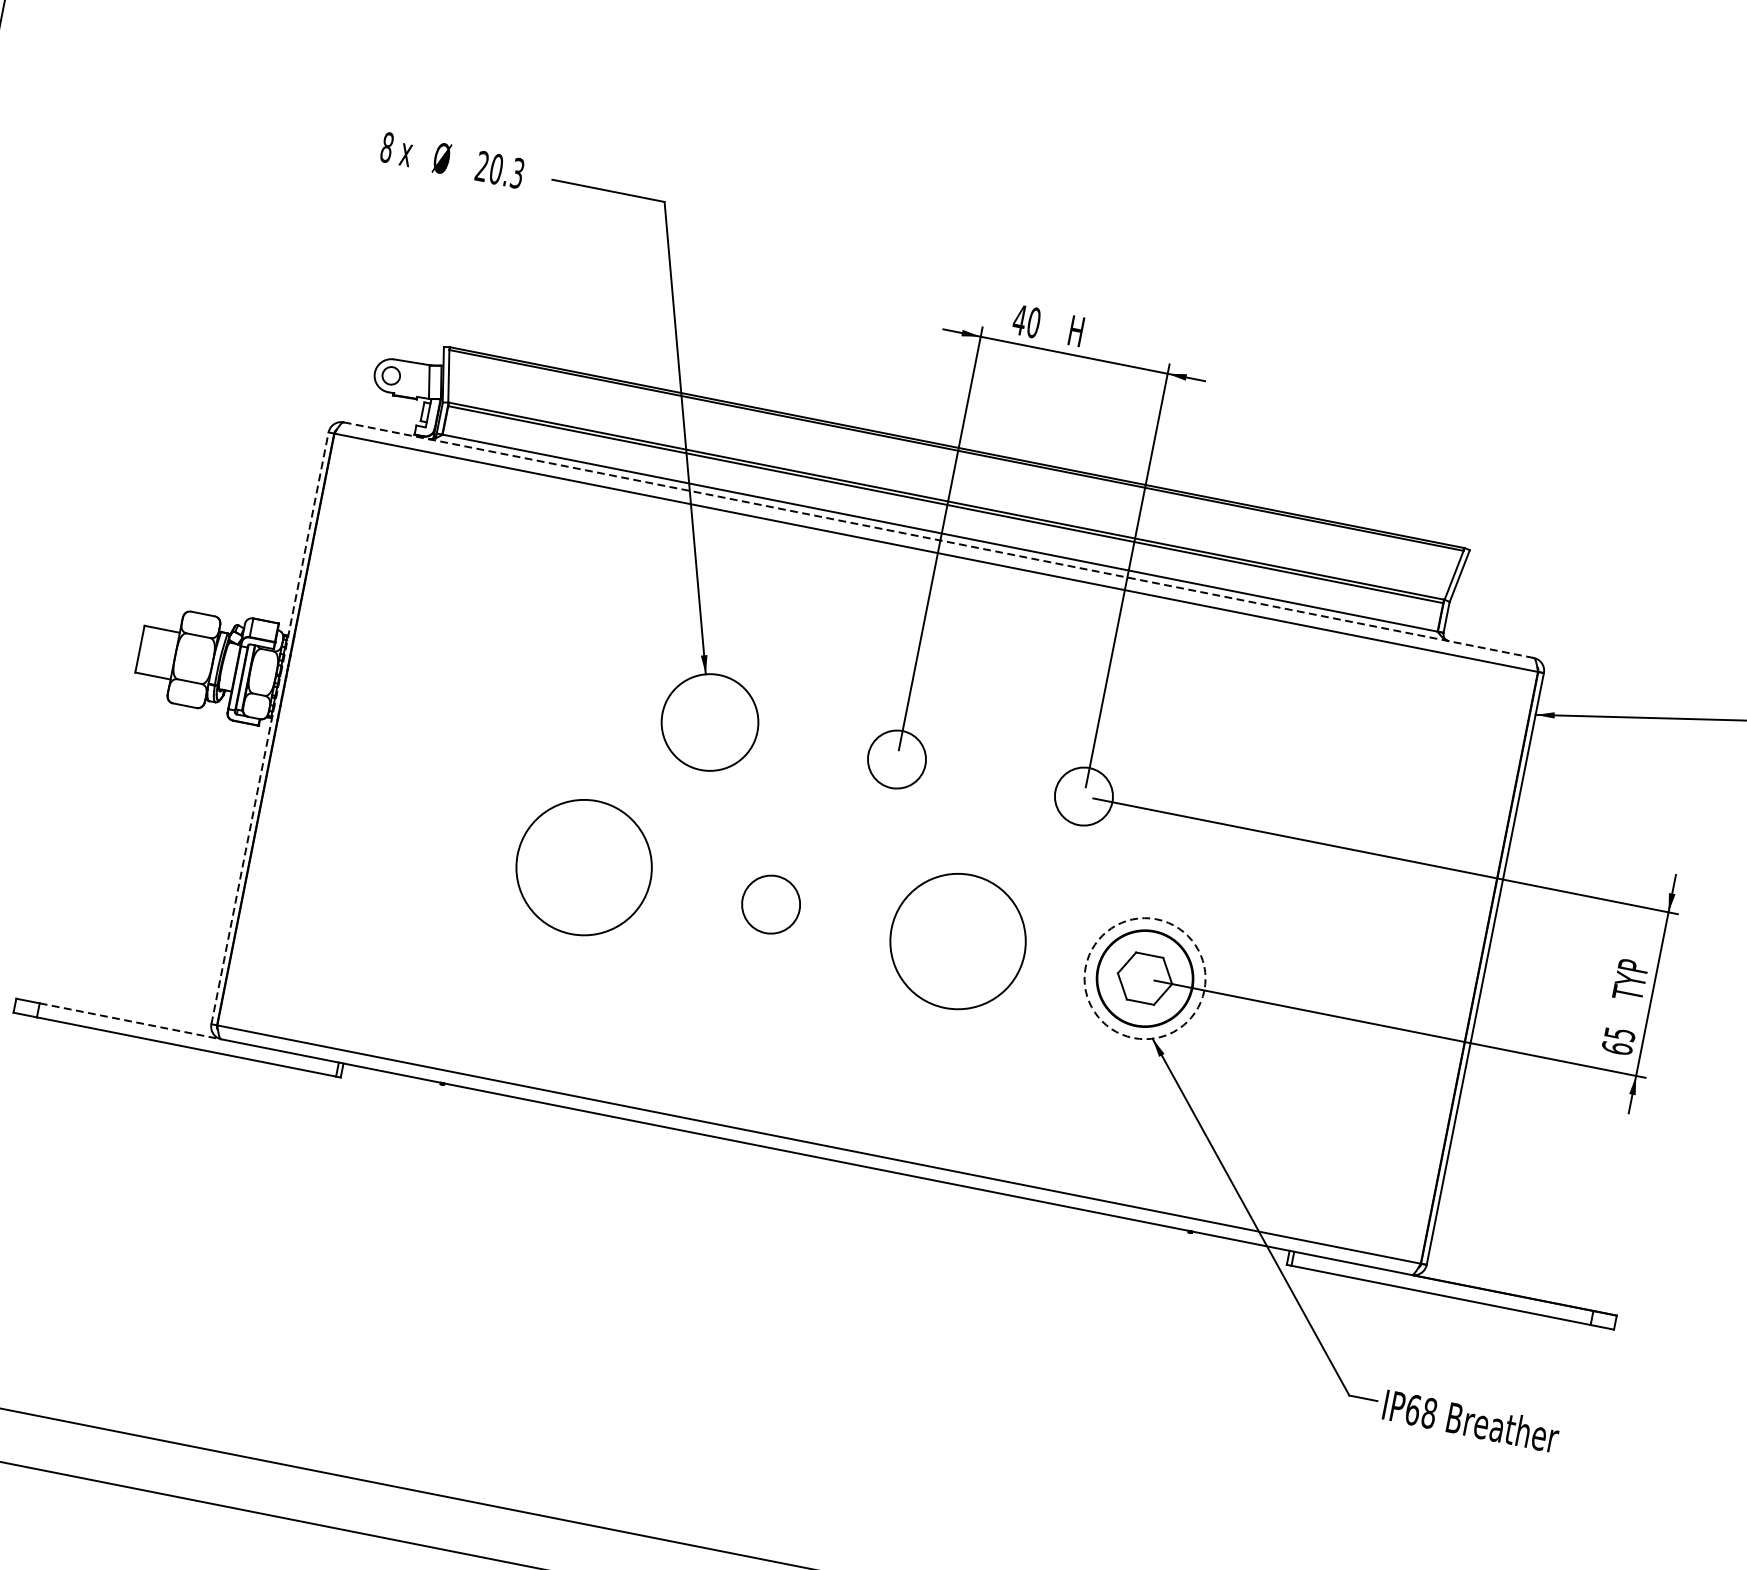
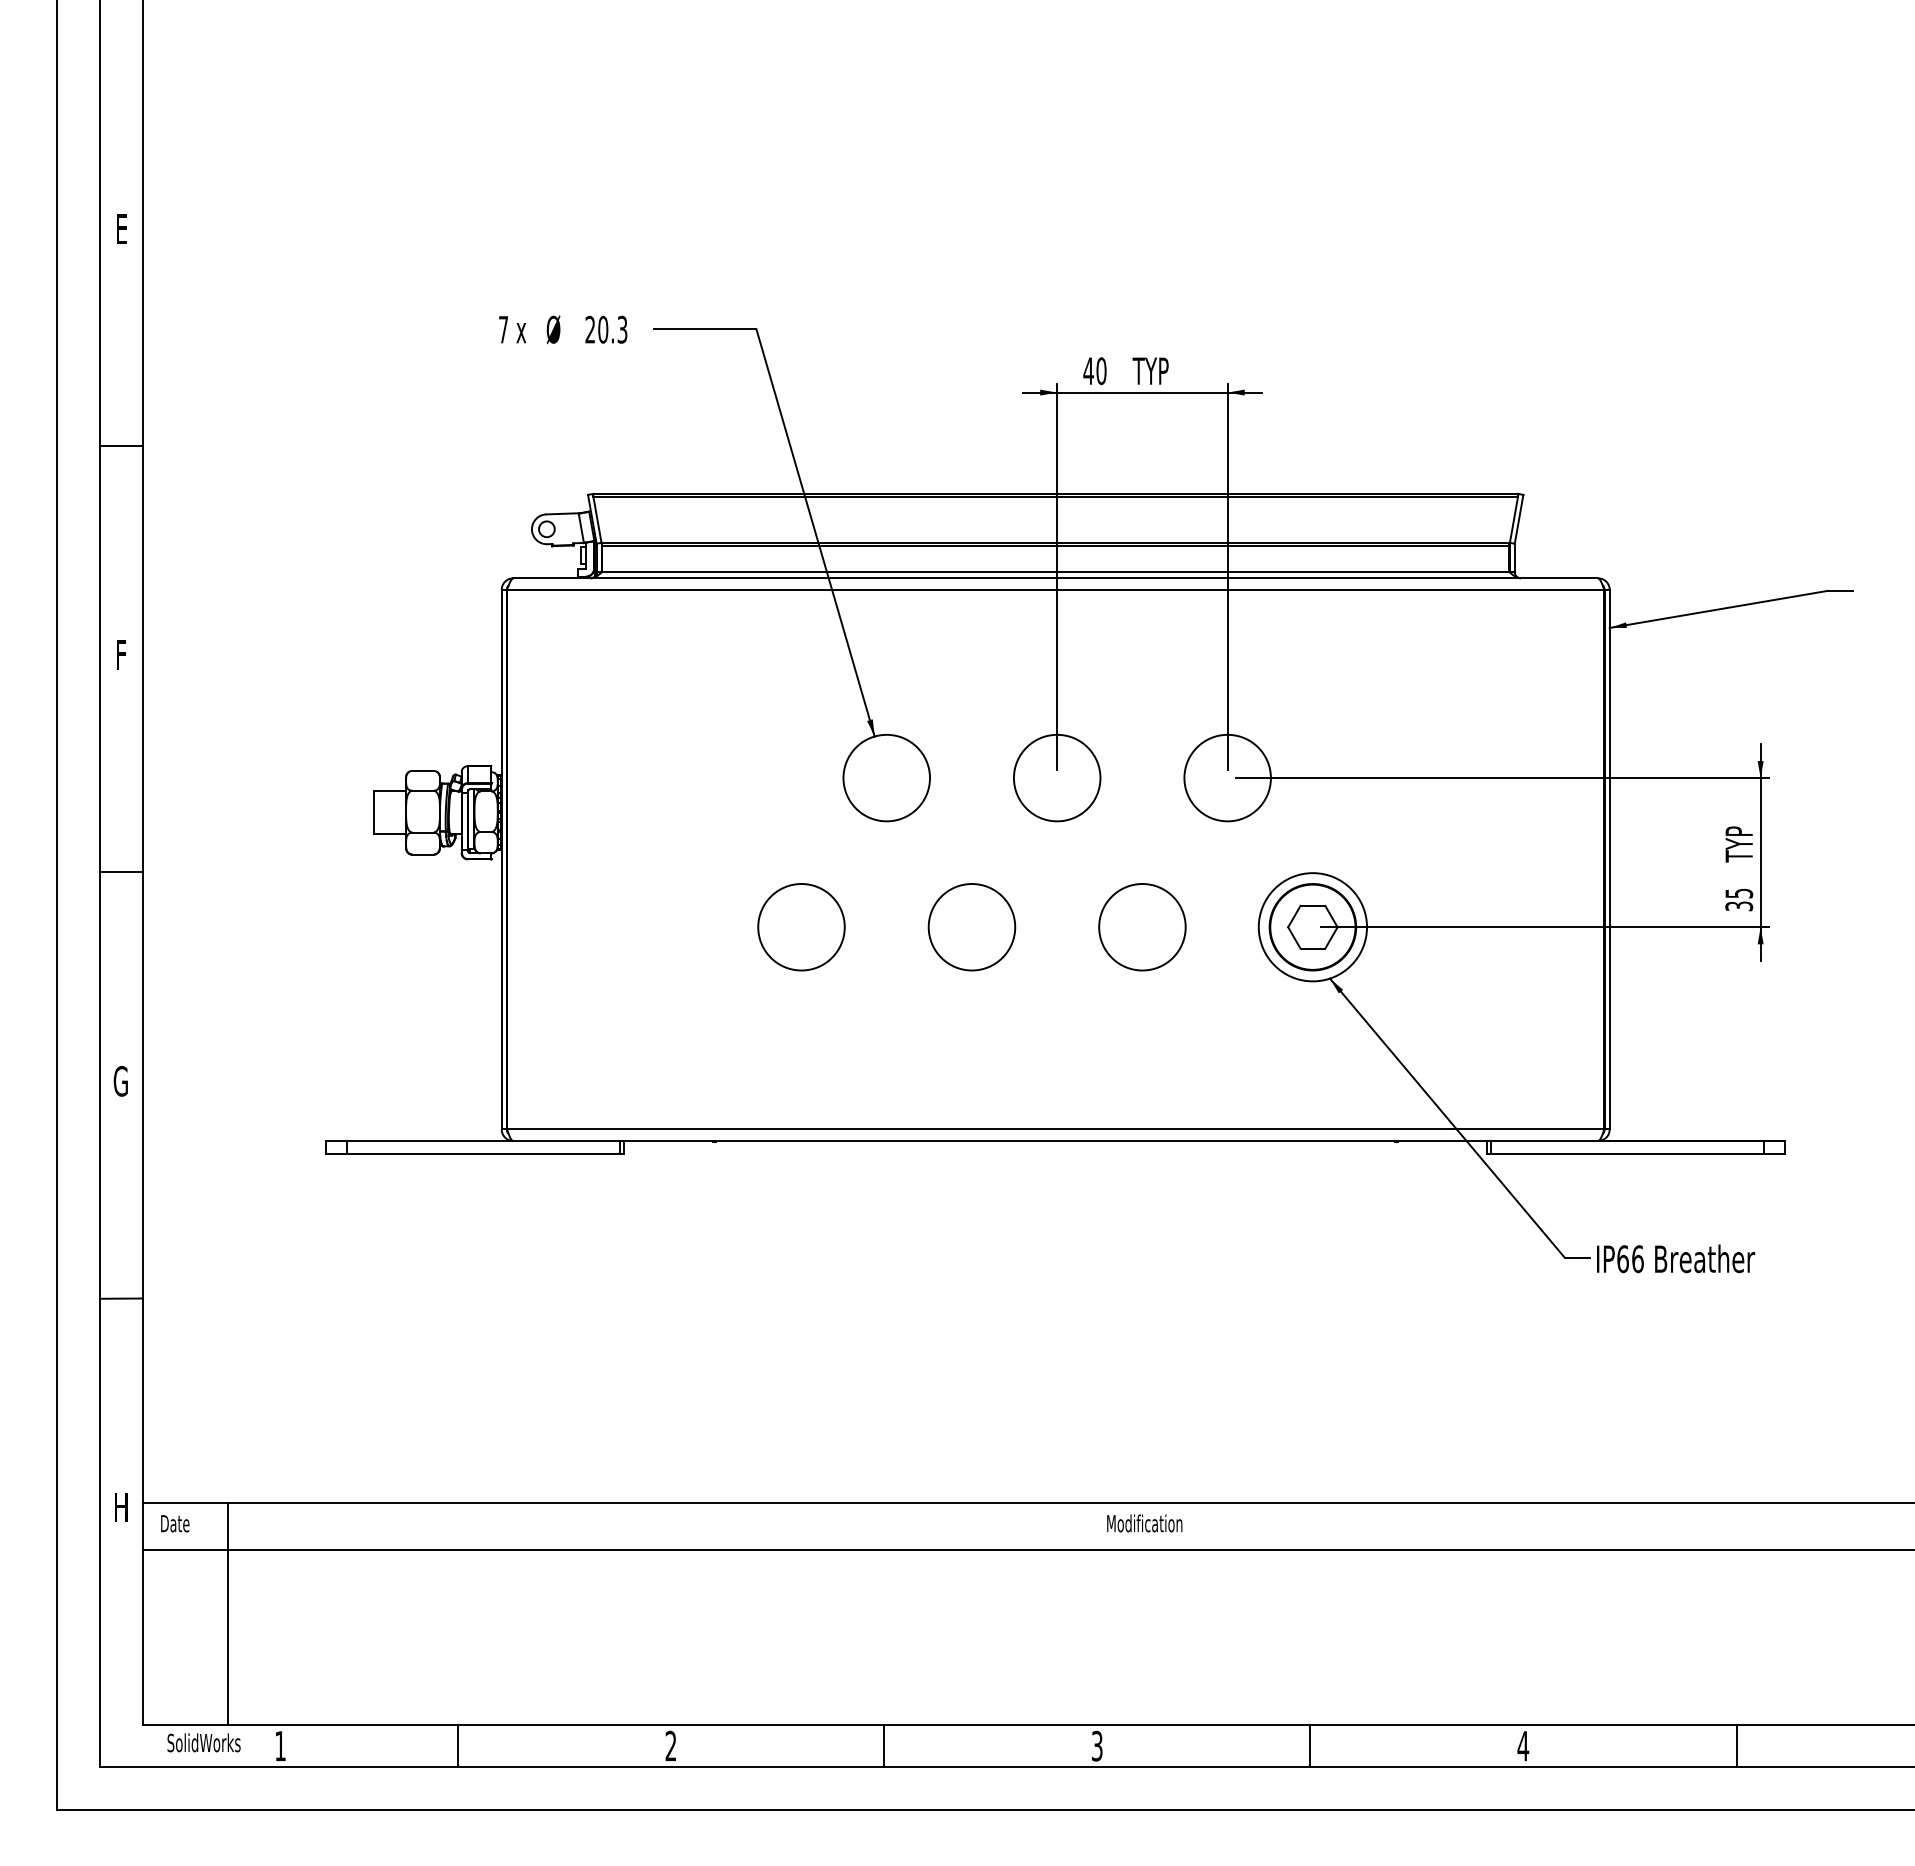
text: (387, 147) -> (503, 329), 8 -> 7
text: (1087, 332) -> (1150, 370), H -> TYP
line: (938, 540) -> (1055, 578), dashed -> solid
line: (269, 728) -> (501, 859), dashed -> solid
circle: (896, 758) -> (1056, 777), size x1.67
circle: (1083, 795) -> (1227, 777), size x1.67
circle: (584, 867) -> (801, 927), size x0.71
circle: (770, 904) -> (971, 927), size x1.67
circle: (958, 941) -> (1142, 927), size x0.71
circle: (1144, 978) -> (1312, 927), dashed -> solid
line: (130, 1020) -> (430, 1140), dashed -> solid
text: (1617, 1048) -> (1739, 906), 65 -> 35
text: (1429, 1412) -> (1637, 1258), IP68 -> IP66

